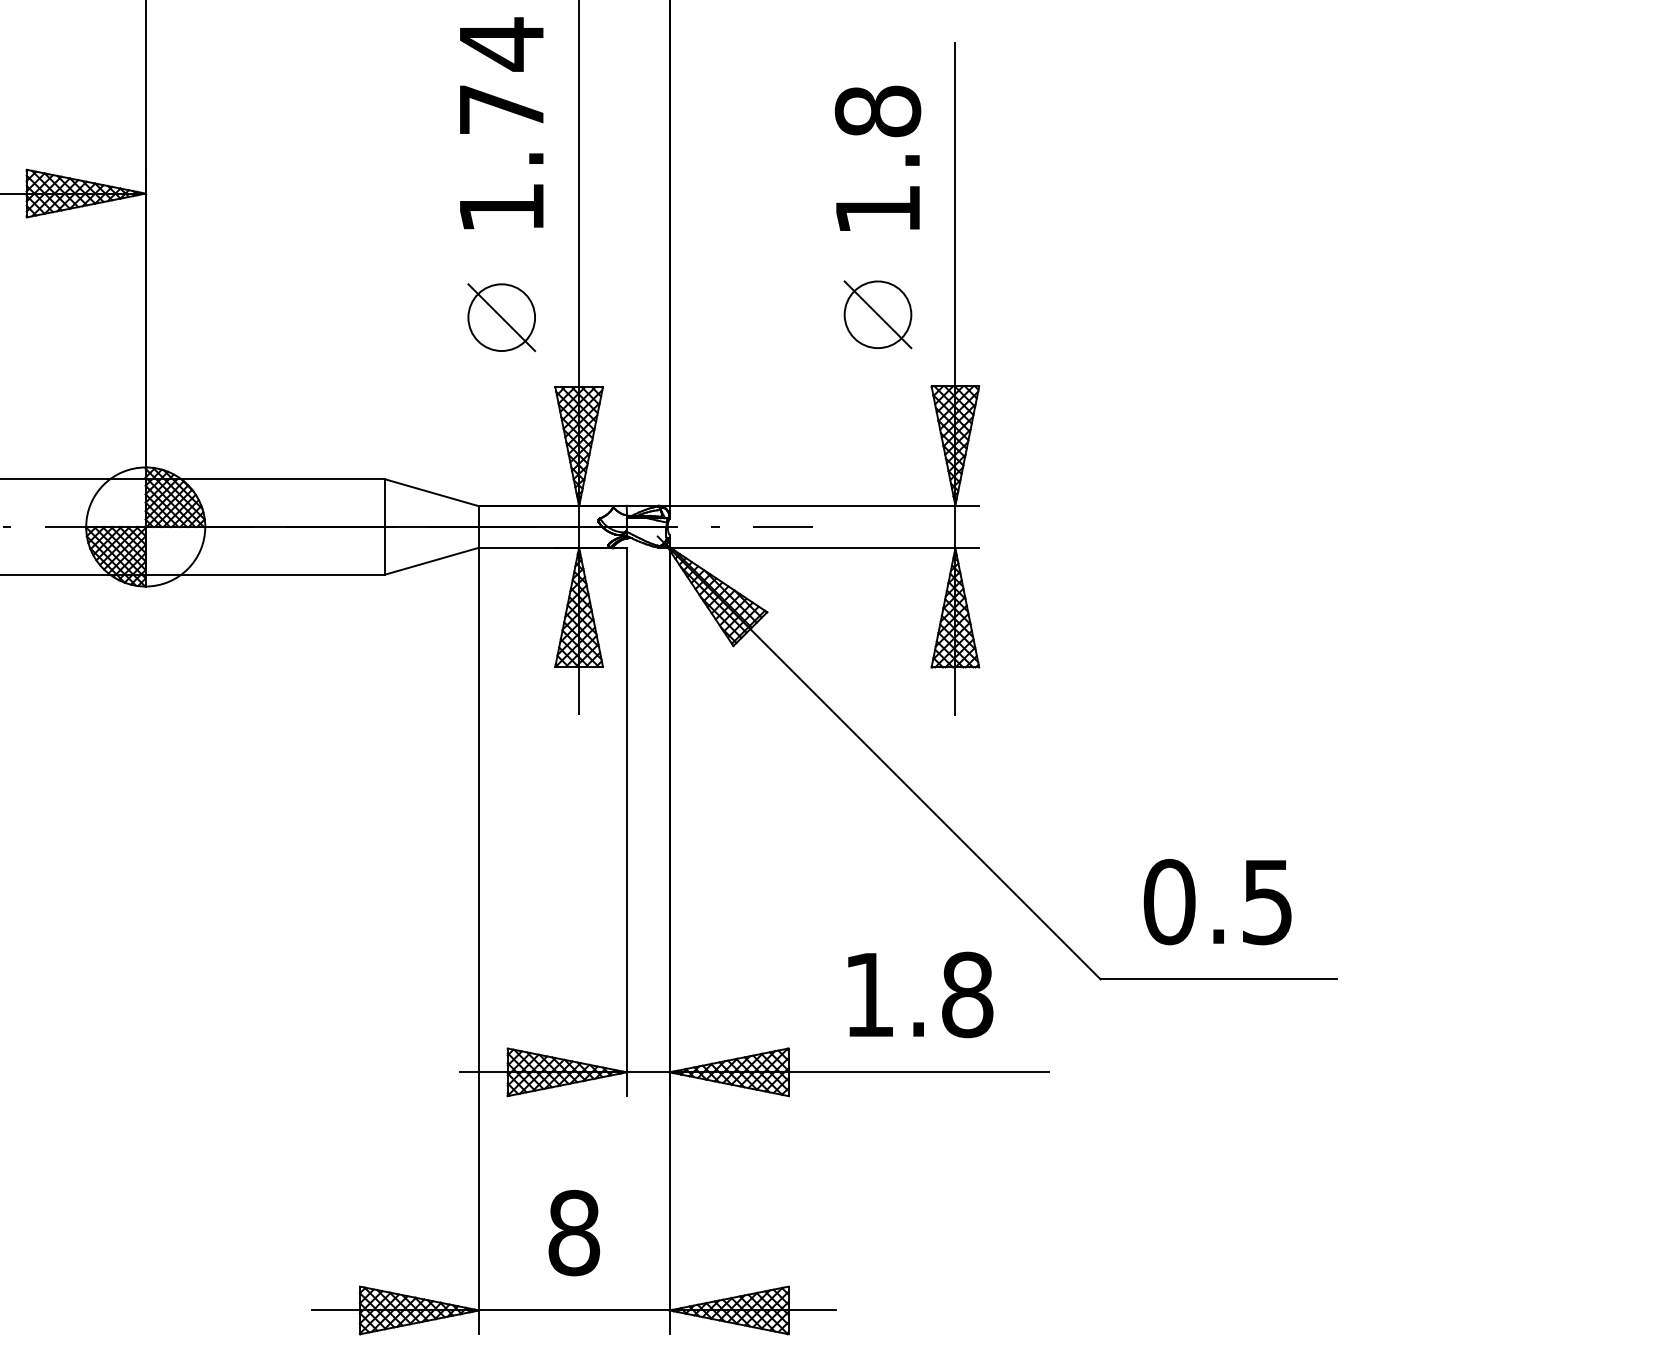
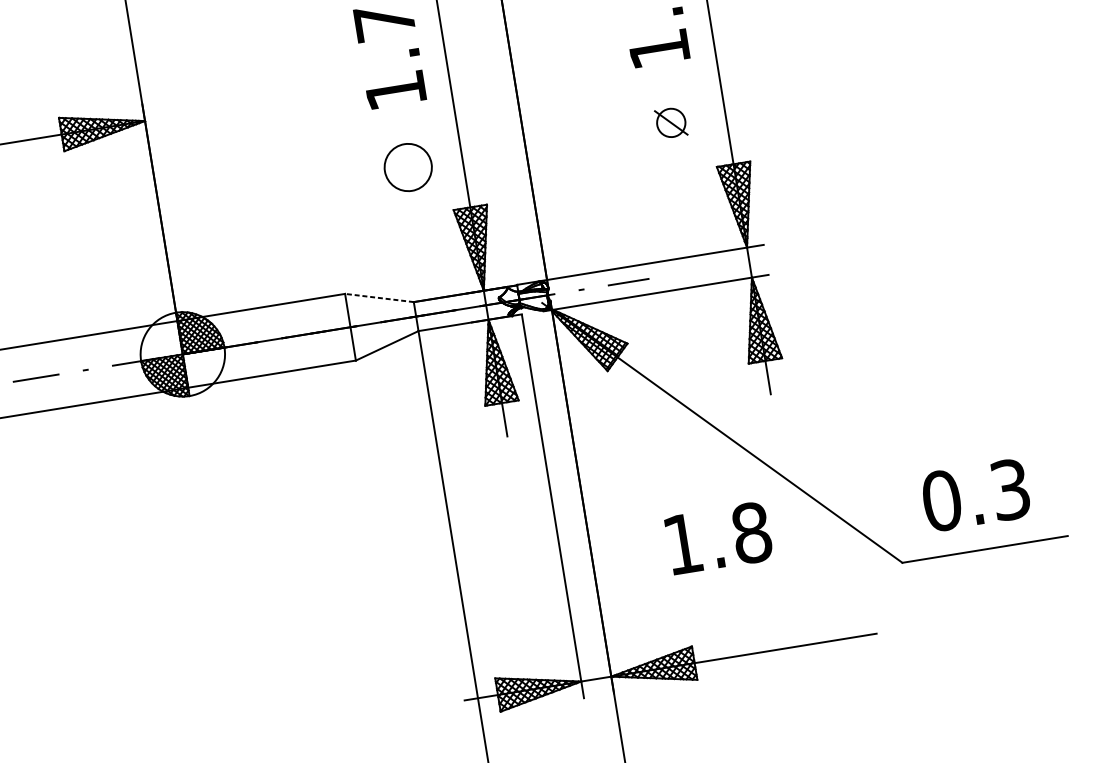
part: (877, 314) -> (670, 122), size x0.6
line: (501, 317) -> (408, 167), removed
line: (432, 492) -> (379, 297), solid -> dashed
text: (1267, 901) -> (1010, 489), 0.5 -> 0.3
text: (920, 994) -> (718, 538), moved

